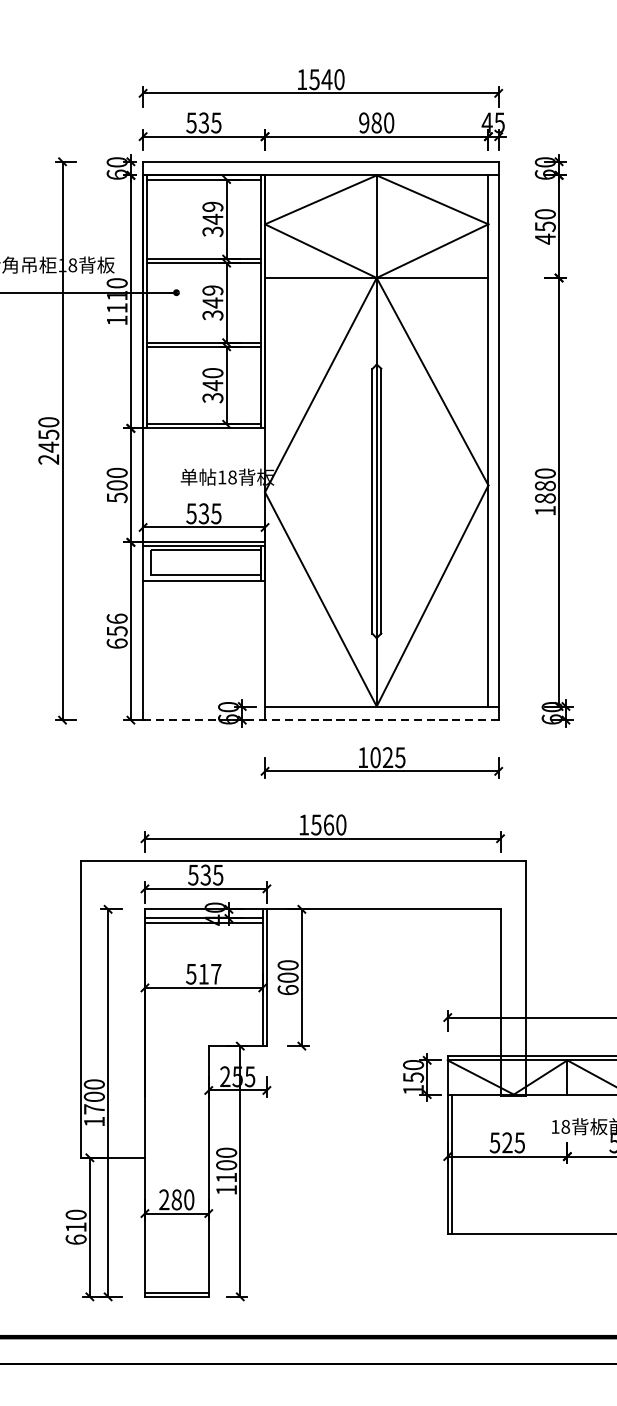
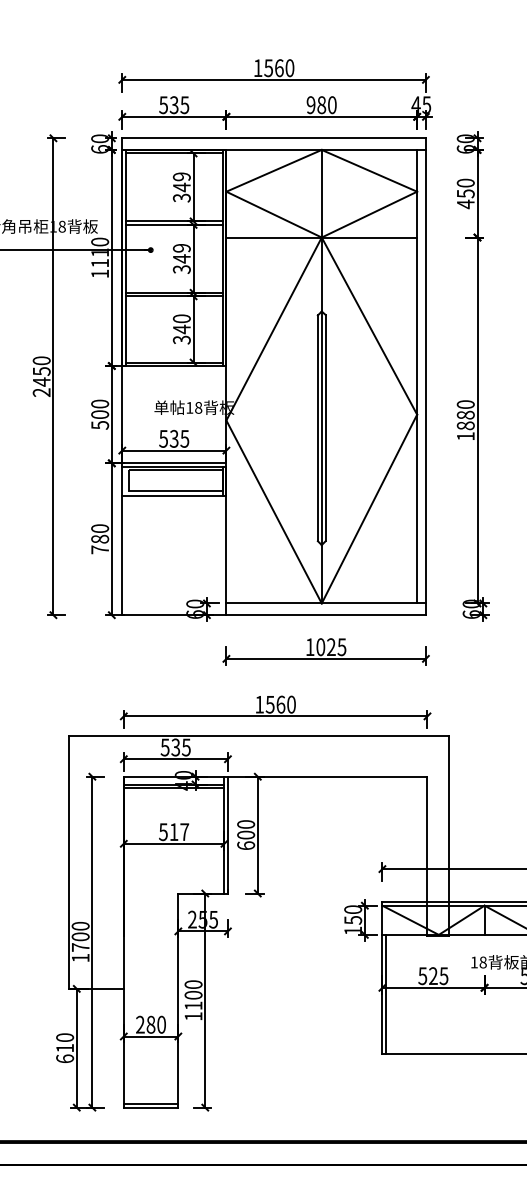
text: (327, 80) -> (279, 68), 1540 -> 1560
text: (117, 631) -> (100, 539), 656 -> 780
line: (321, 720) -> (274, 615), dashed -> solid

